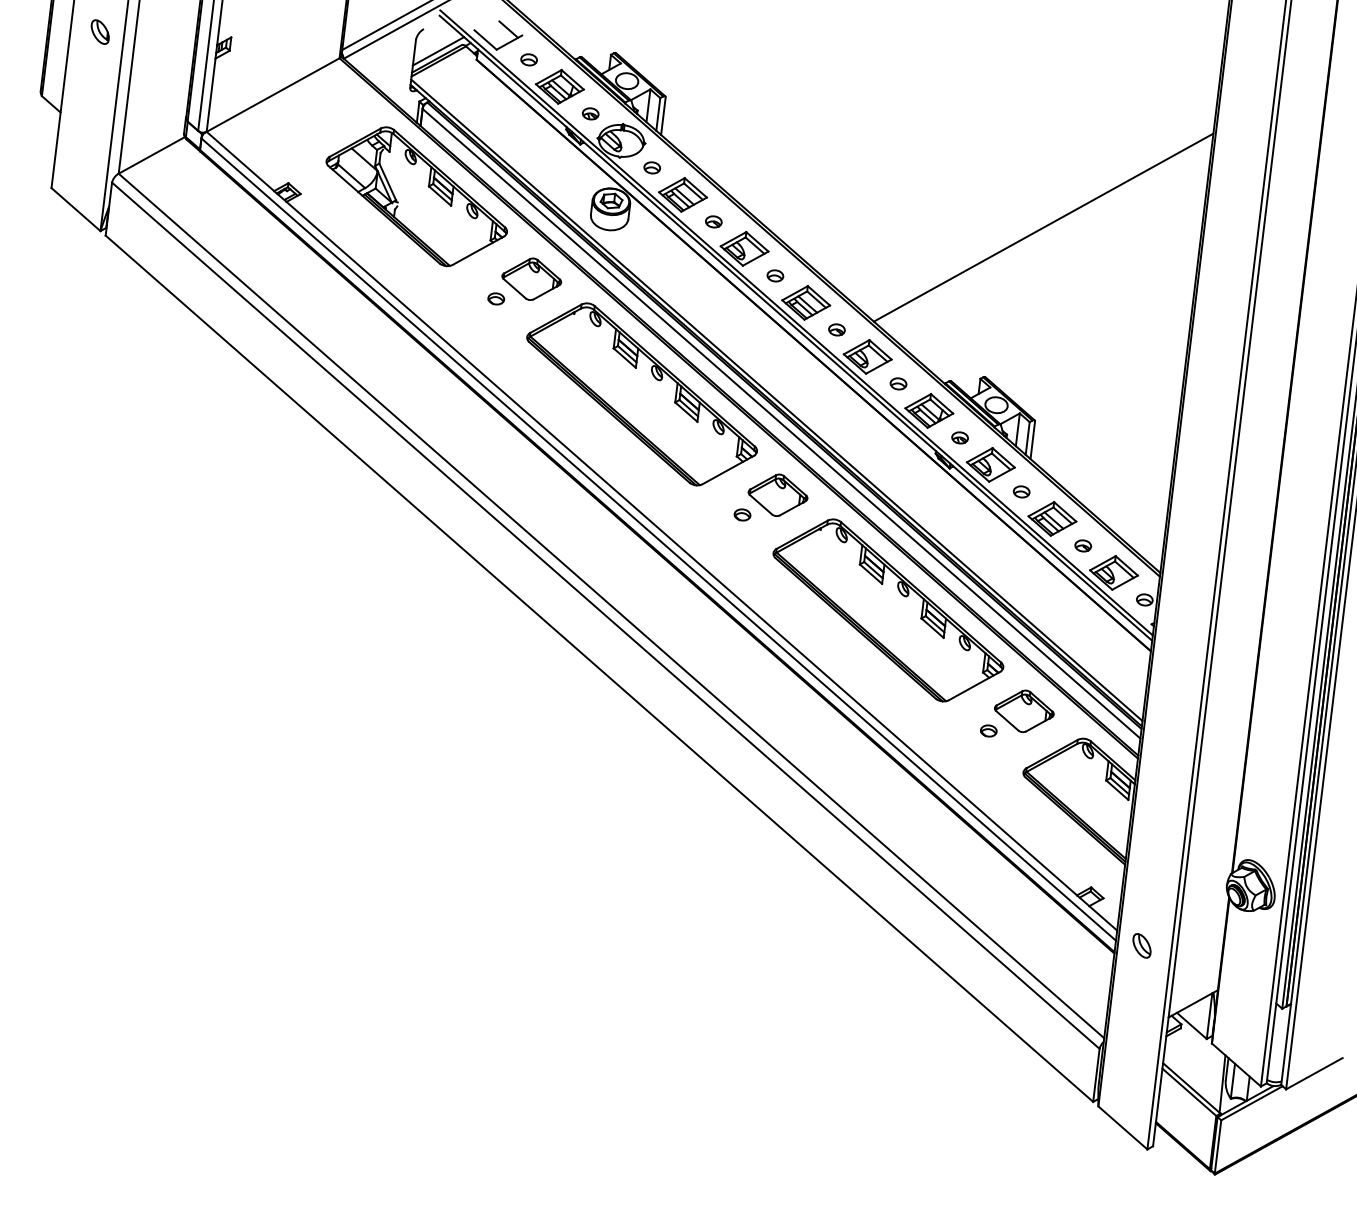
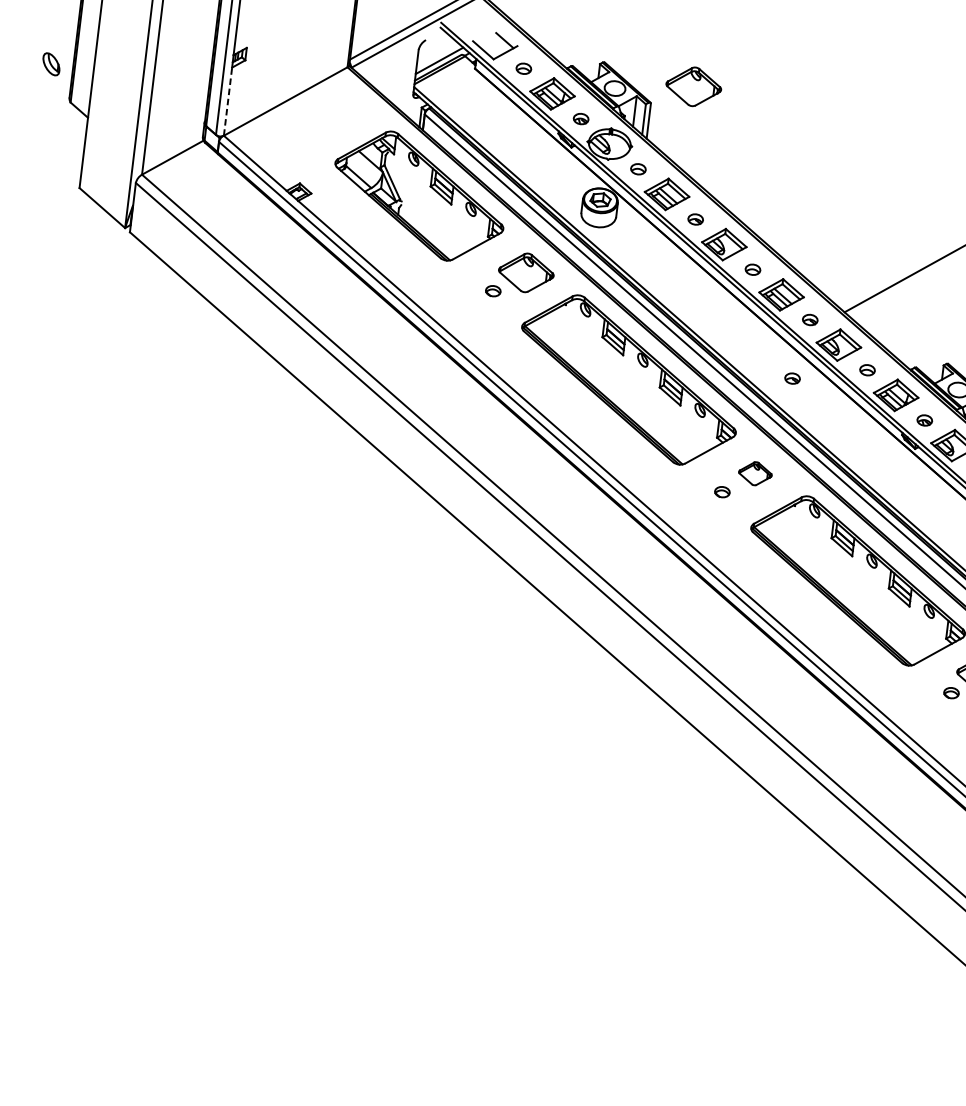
part: (99, 31) -> (50, 63), moved
part: (711, 78) -> (693, 86), added
line: (211, 95) -> (228, 101), solid -> dashed
part: (817, 392) -> (792, 378), added
part: (777, 494) -> (754, 473), size x0.6

